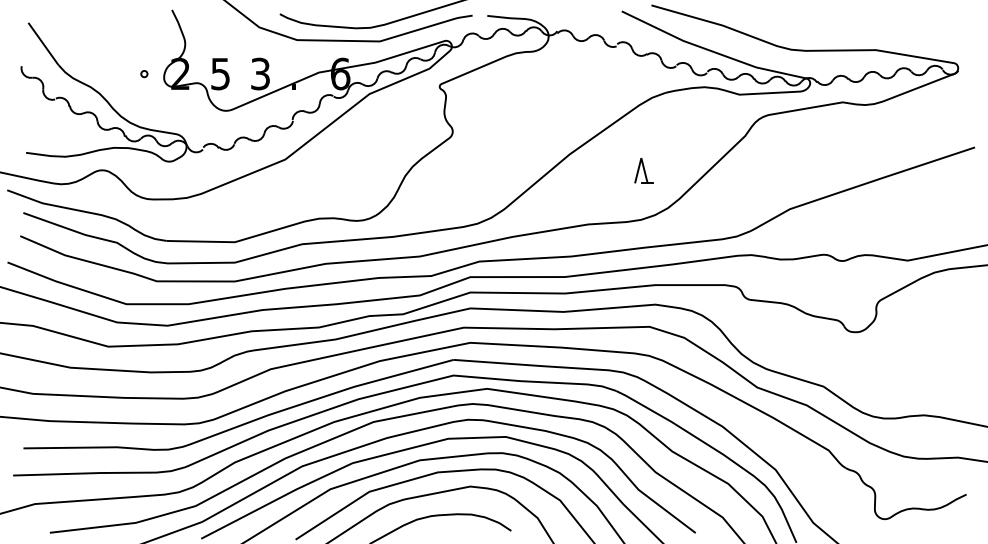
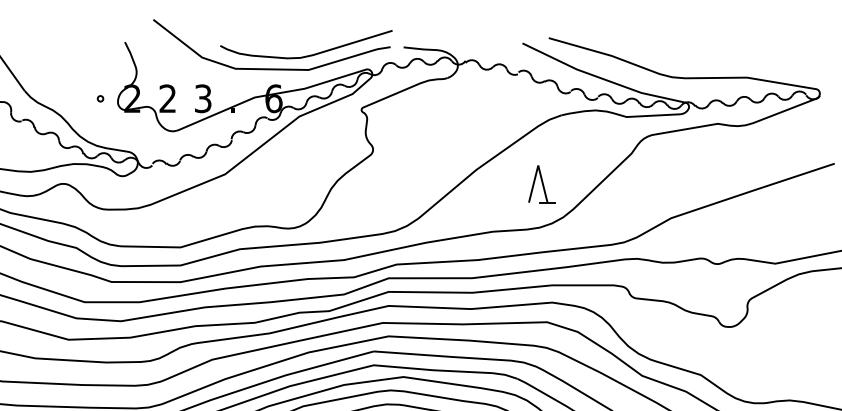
text: (220, 73) -> (167, 98), 5 -> 2
part: (643, 170) -> (541, 184), size x1.67

